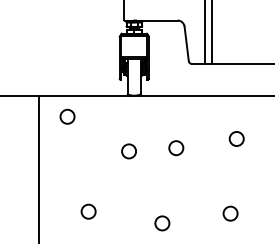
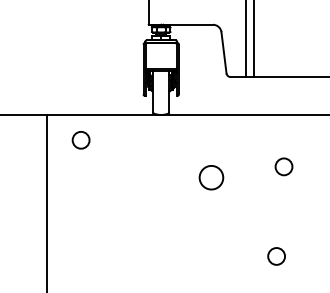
circle: (176, 148) -> (211, 178), size x1.4
circle: (128, 151) -> (154, 181), removed
circle: (88, 211) -> (106, 253), removed
circle: (162, 223) -> (194, 268), removed

